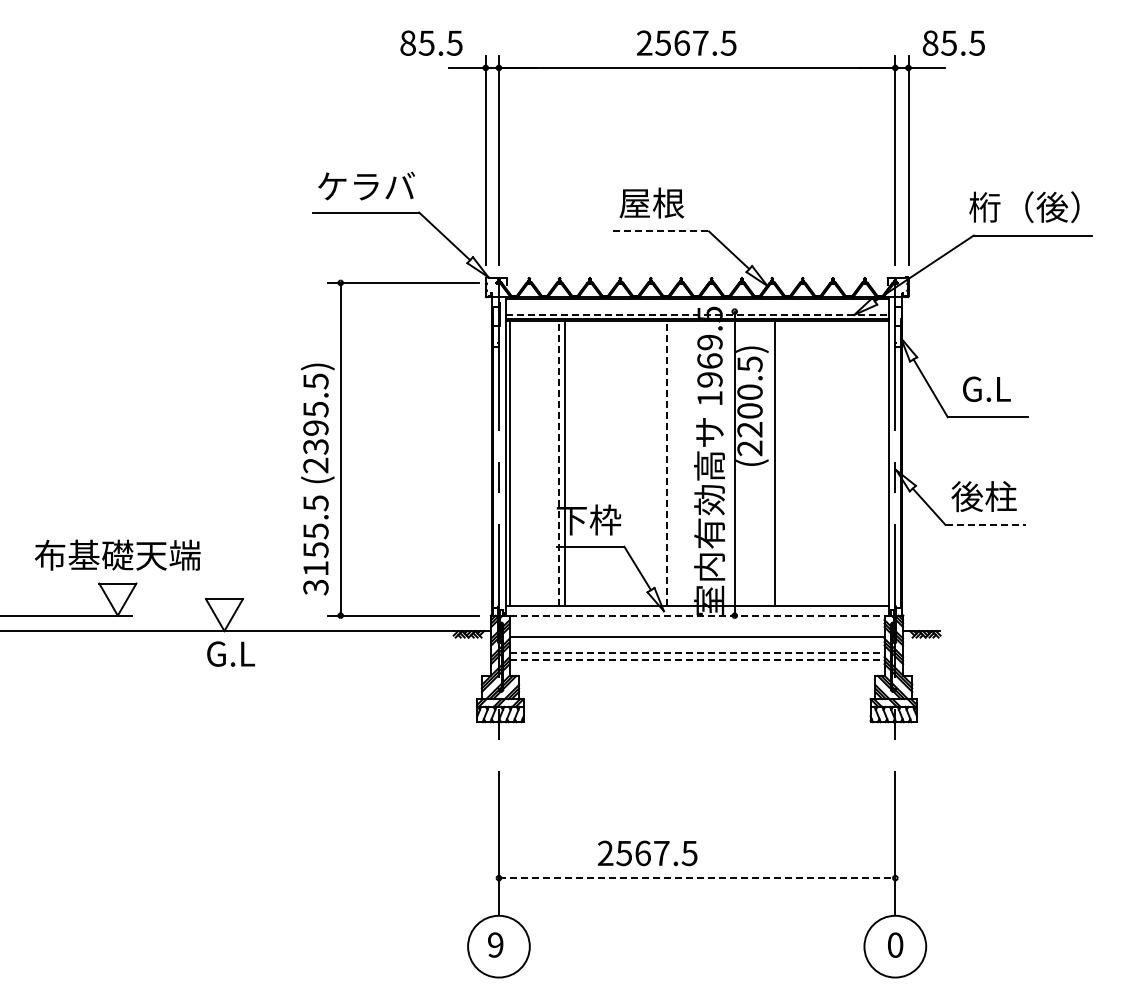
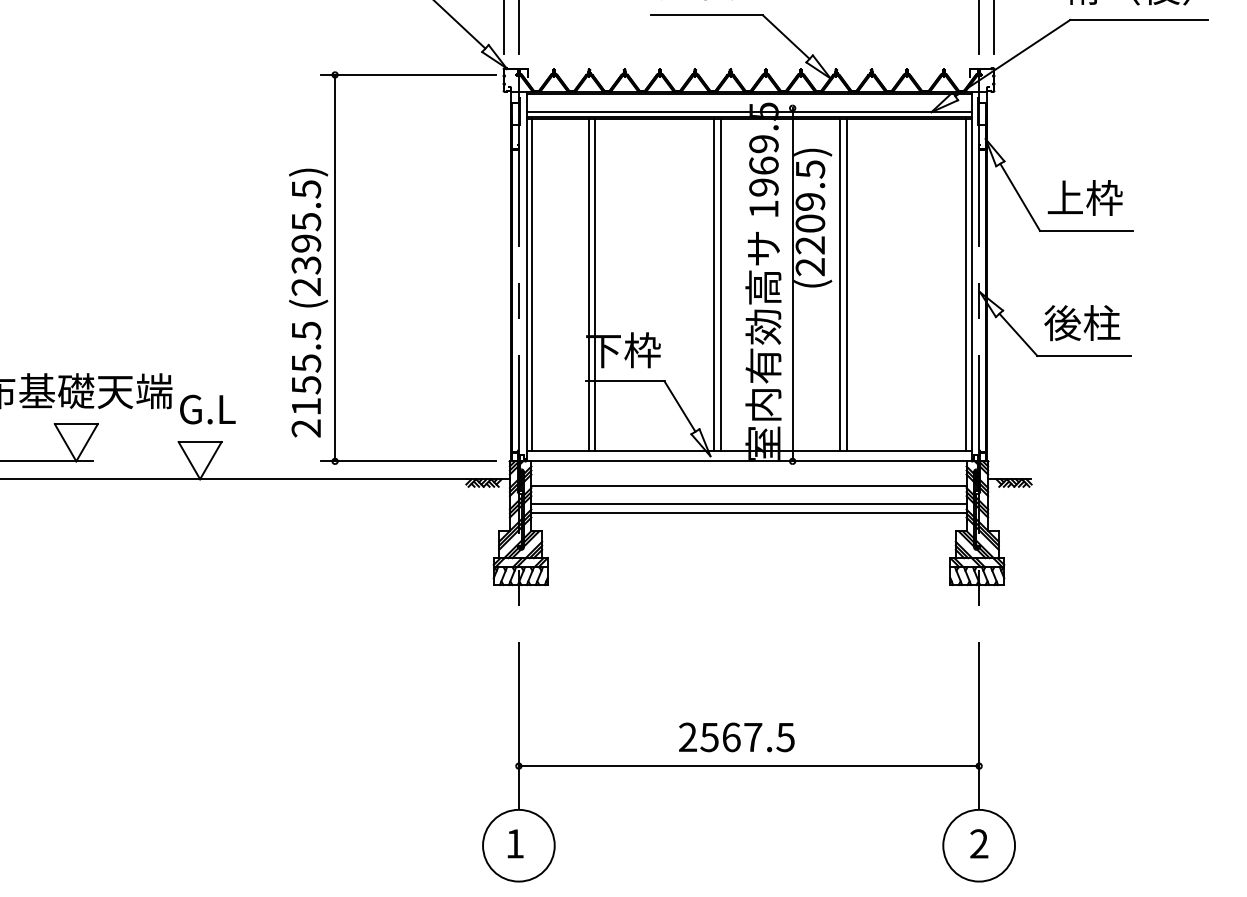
line: (661, 231) -> (707, 15), dashed -> solid
line: (697, 314) -> (749, 111), dashed -> solid
text: (986, 388) -> (1085, 197), G.L -> 上枠
text: (749, 391) -> (809, 201), (2200.5) -> (2209.5)
line: (559, 463) -> (589, 284), dashed -> solid
line: (667, 463) -> (714, 284), dashed -> solid
line: (672, 463) -> (720, 284), added
line: (781, 463) -> (846, 284), added
line: (884, 463) -> (966, 284), added
line: (986, 524) -> (1085, 355), dashed -> solid
text: (315, 587) -> (305, 428), 3155.5 -> 2155.5
line: (697, 615) -> (749, 461), dashed -> solid
line: (697, 652) -> (749, 504), dashed -> solid
text: (230, 653) -> (207, 408), moved
line: (697, 660) -> (749, 513), dashed -> solid
text: (647, 853) -> (736, 737), moved
line: (697, 878) -> (749, 766), dashed -> solid
text: (495, 944) -> (514, 843), 9 -> 1
text: (895, 944) -> (979, 843), 0 -> 2

